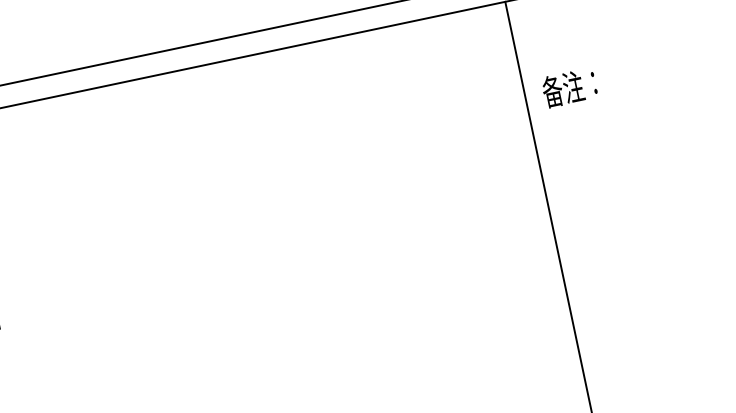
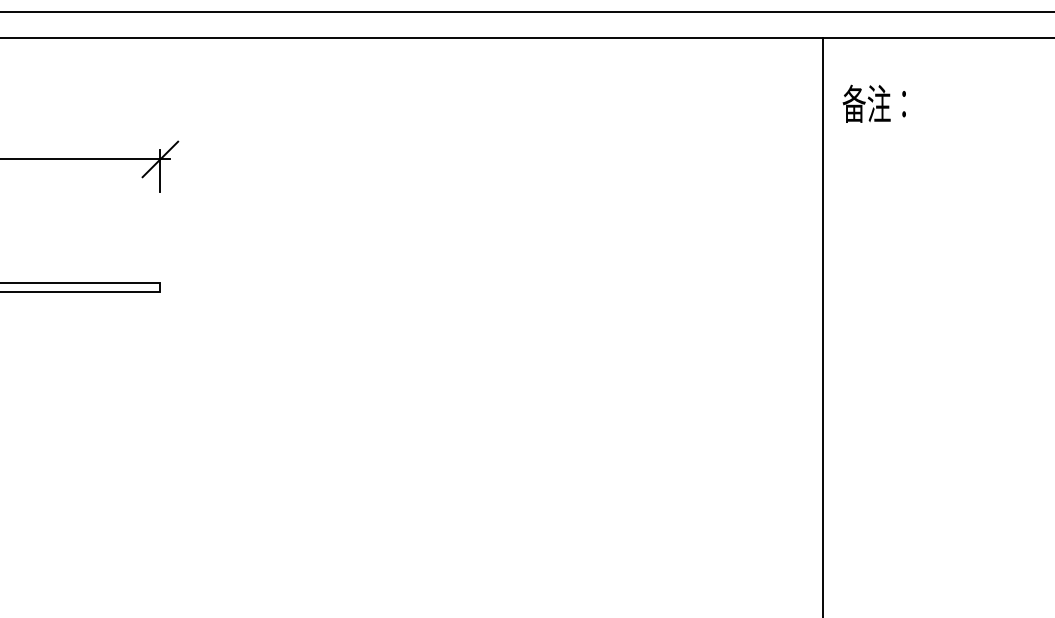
text: (568, 87) -> (873, 103), moved

